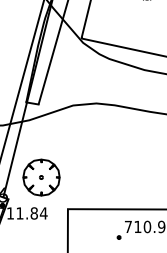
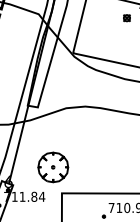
part: (41, 177) -> (53, 167), moved

